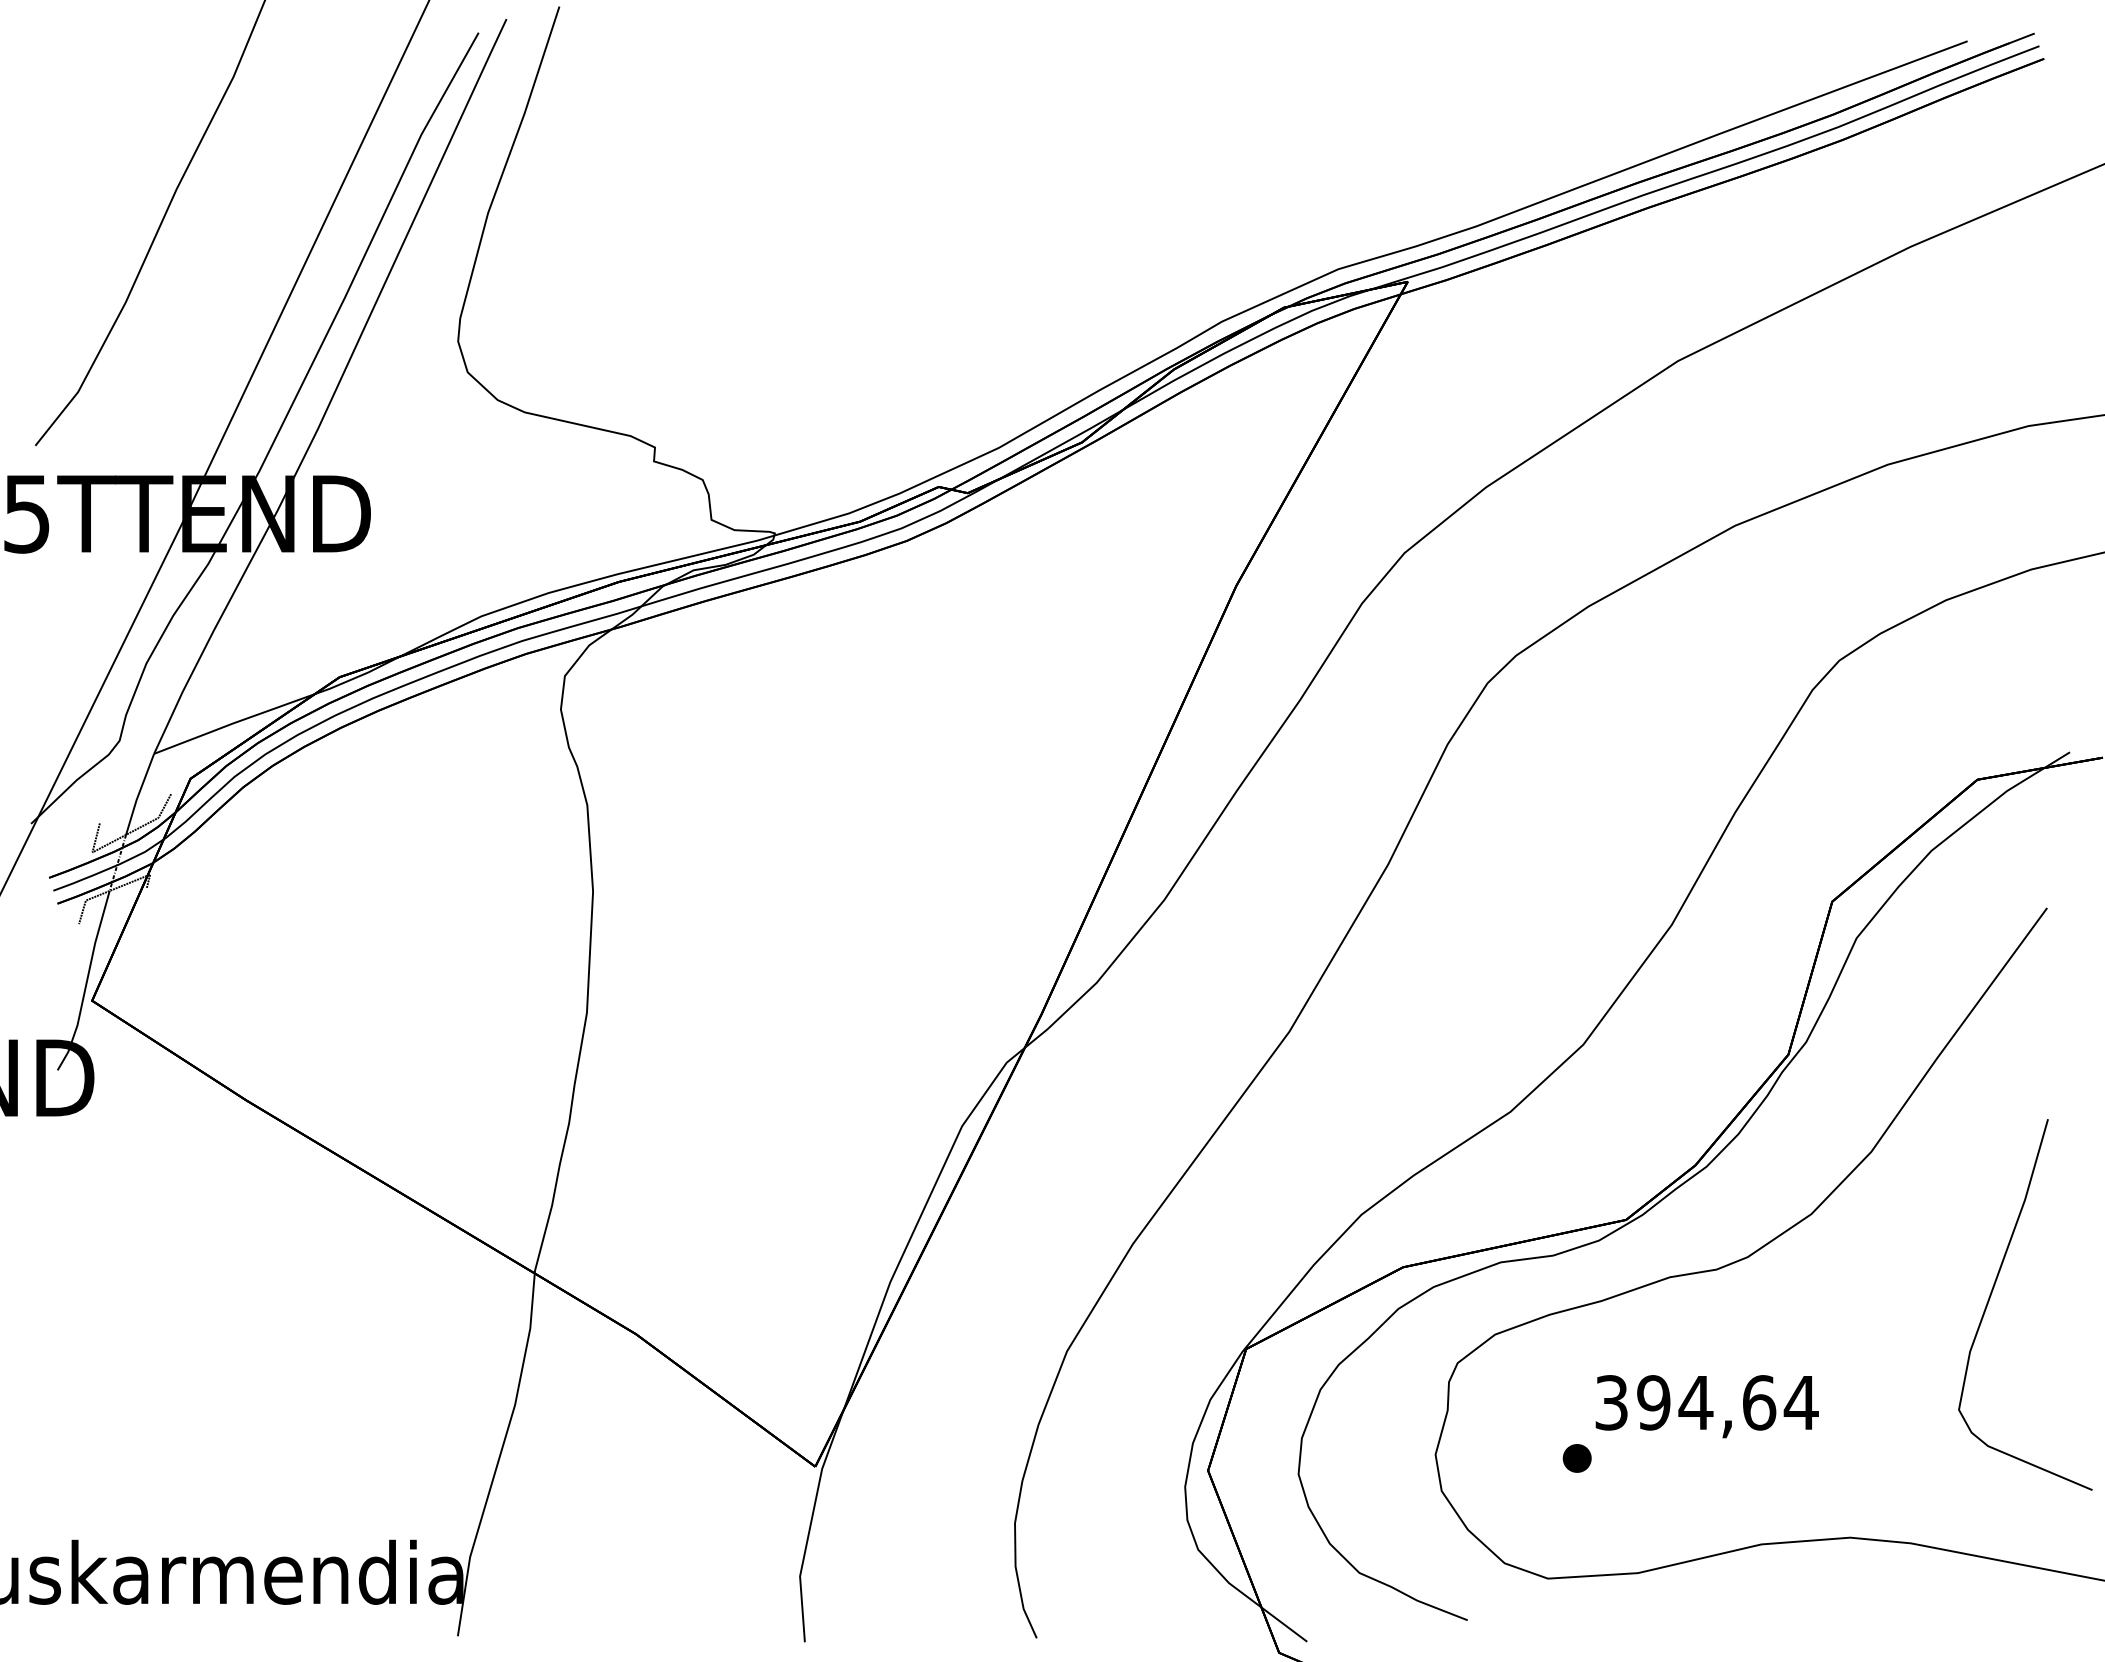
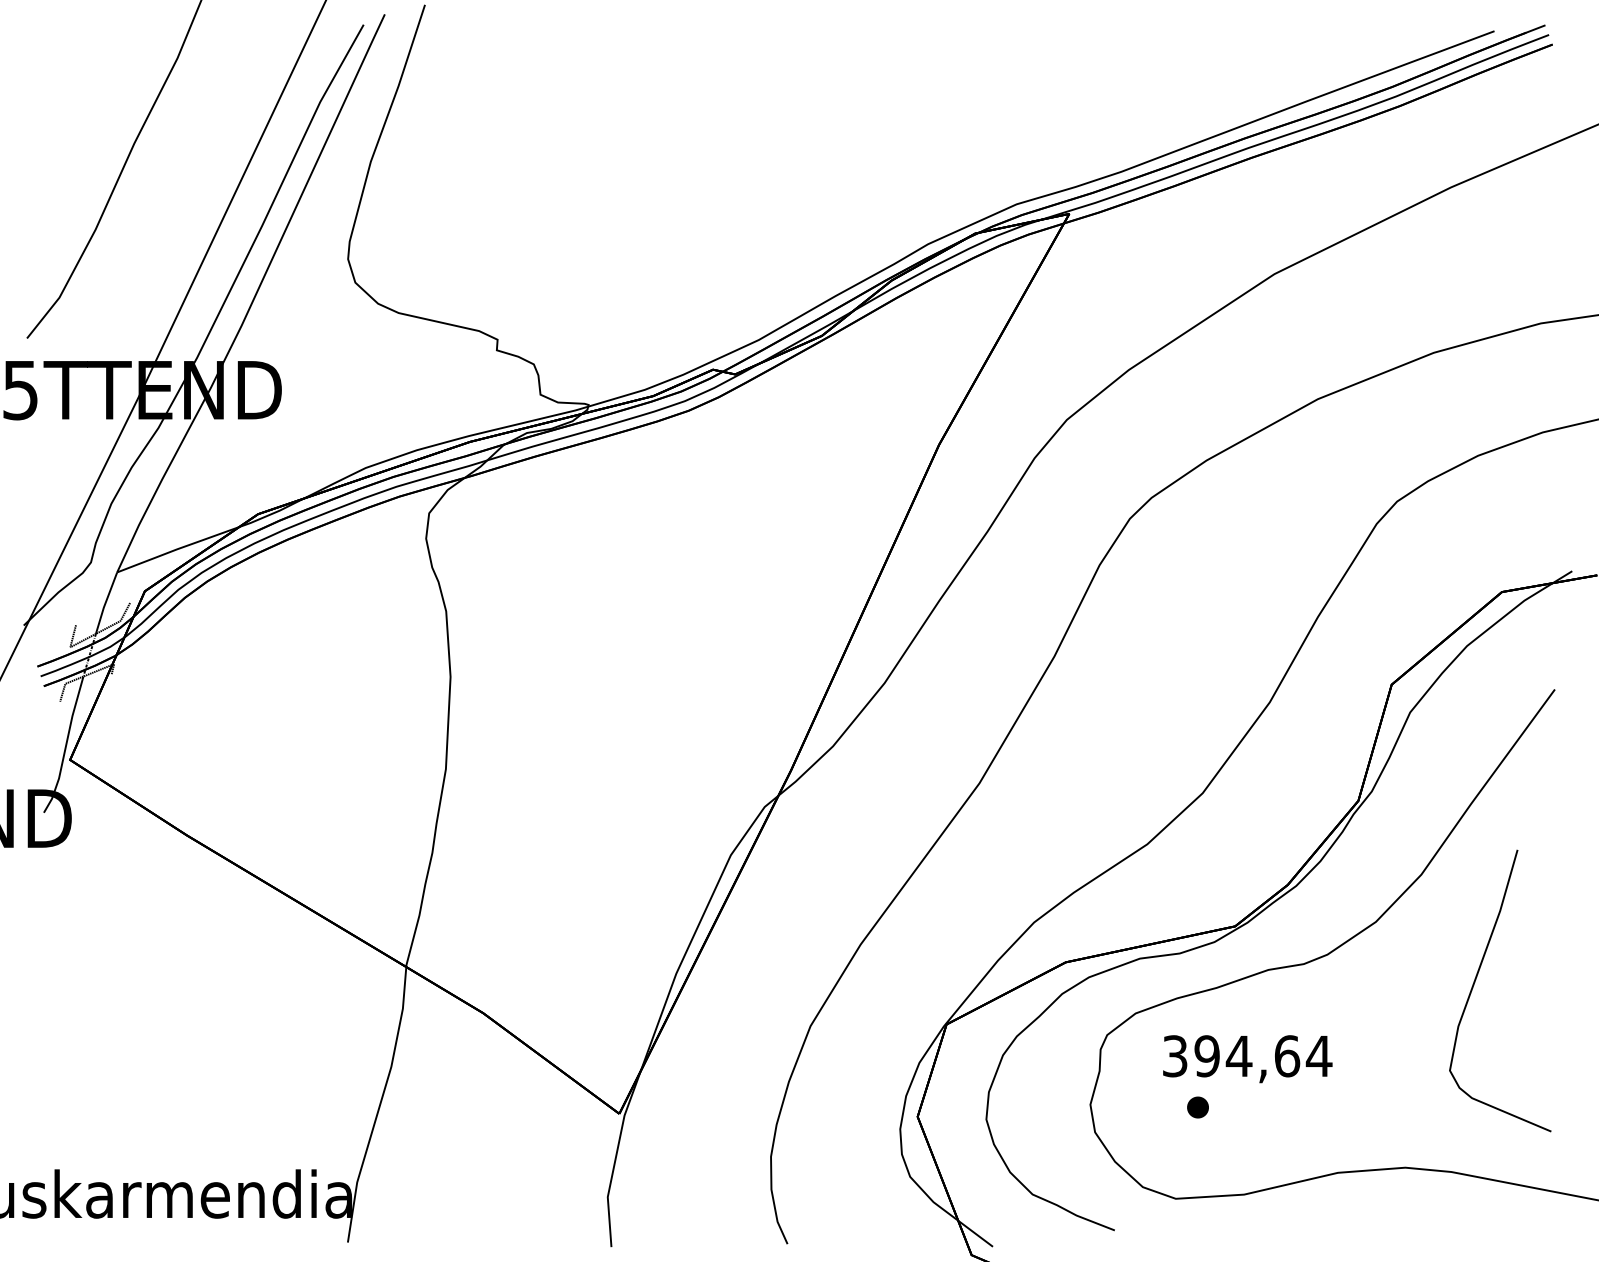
curve: (1992, 1293) -> (1475, 982), moved
text: (1706, 1407) -> (1247, 1059), moved

